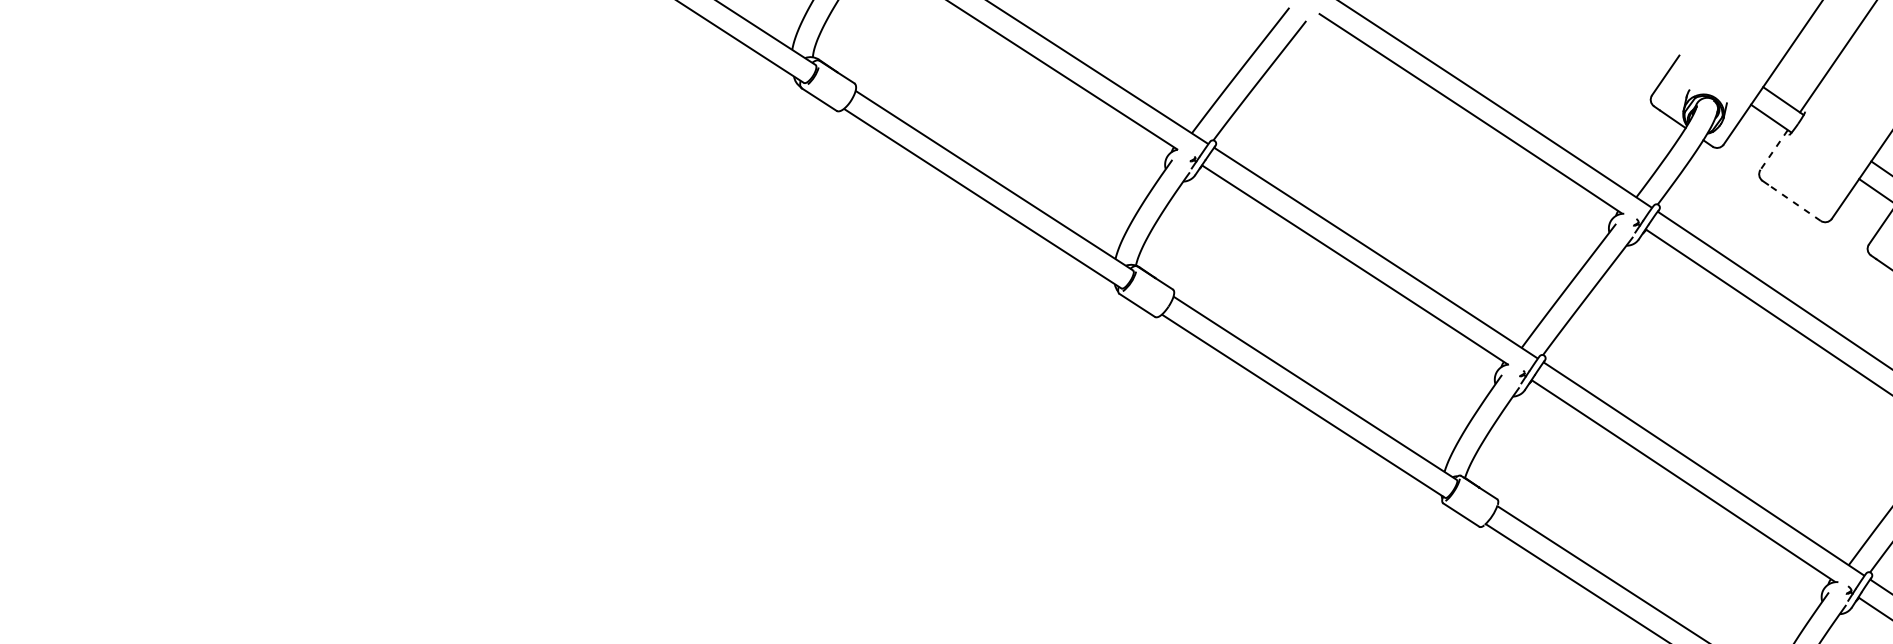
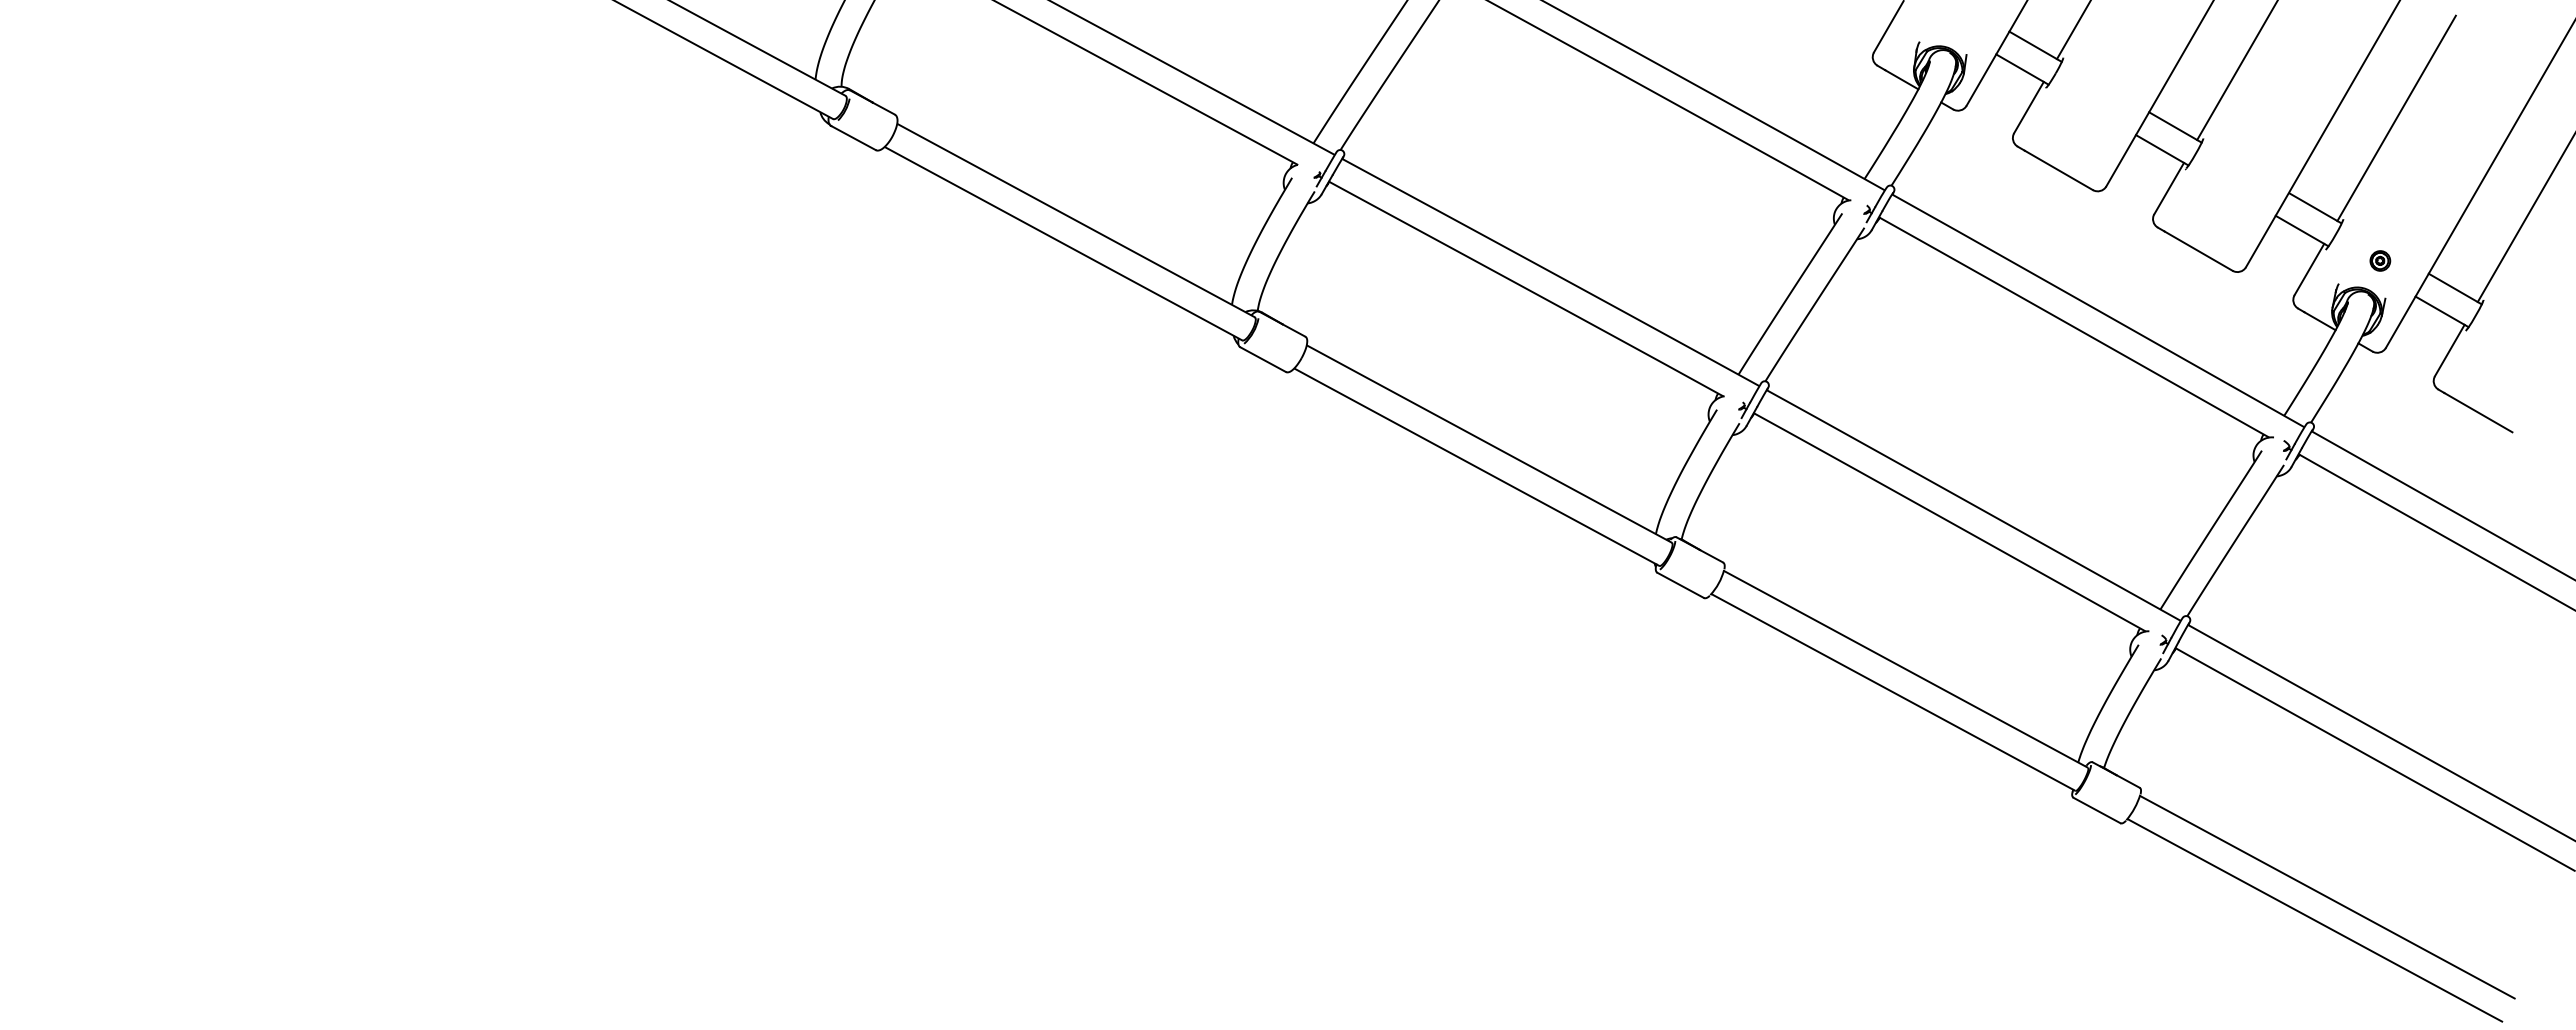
line: (1773, 149) -> (2028, 107), dashed -> solid
line: (1794, 202) -> (2058, 170), dashed -> solid

